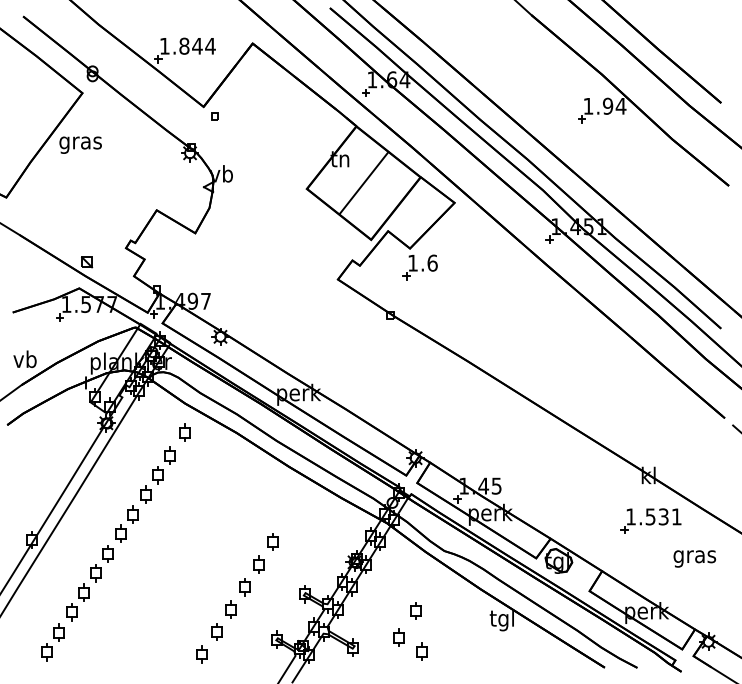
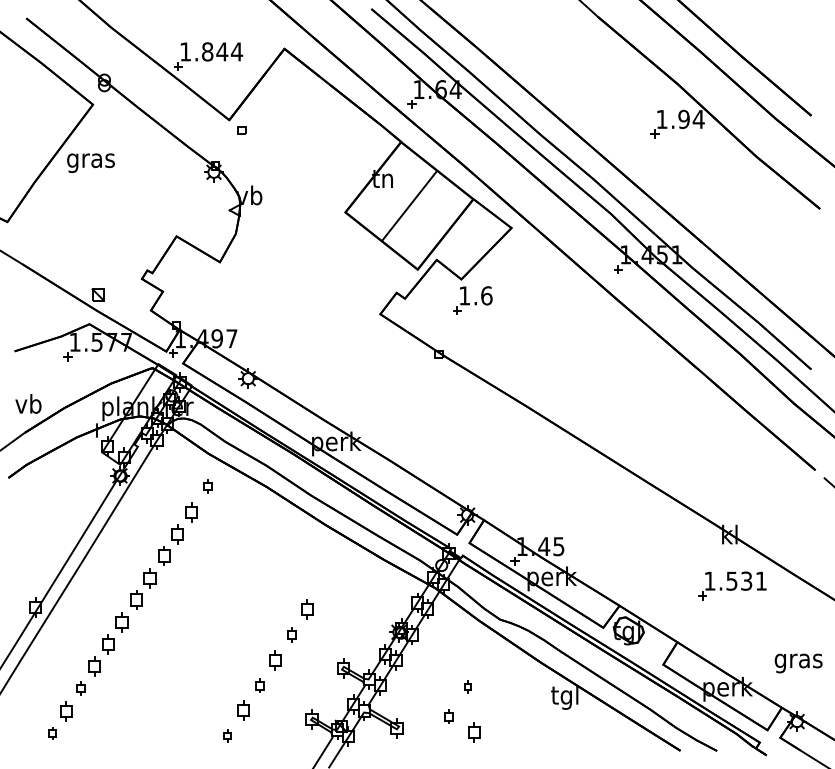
part: (184, 432) -> (207, 486), size x0.7
text: (694, 558) -> (798, 663), moved
part: (258, 564) -> (291, 634), size x0.7
part: (230, 609) -> (259, 685), size x0.7
part: (415, 610) -> (467, 686), size x0.6
part: (71, 612) -> (80, 688), size x0.7
part: (399, 637) -> (449, 716), size x0.7
part: (46, 652) -> (52, 733), size x0.6
part: (202, 654) -> (227, 735), size x0.6

